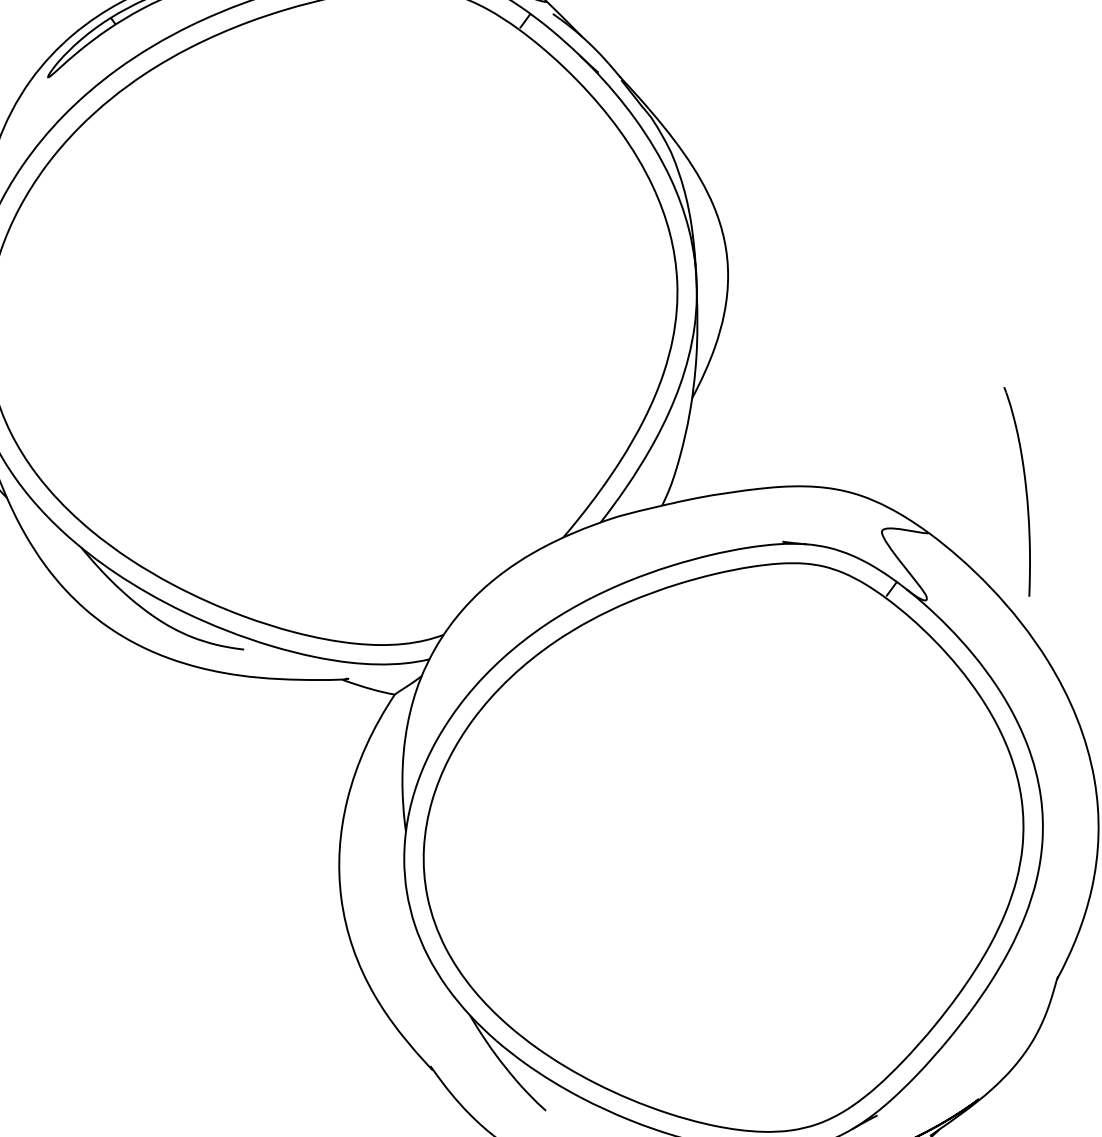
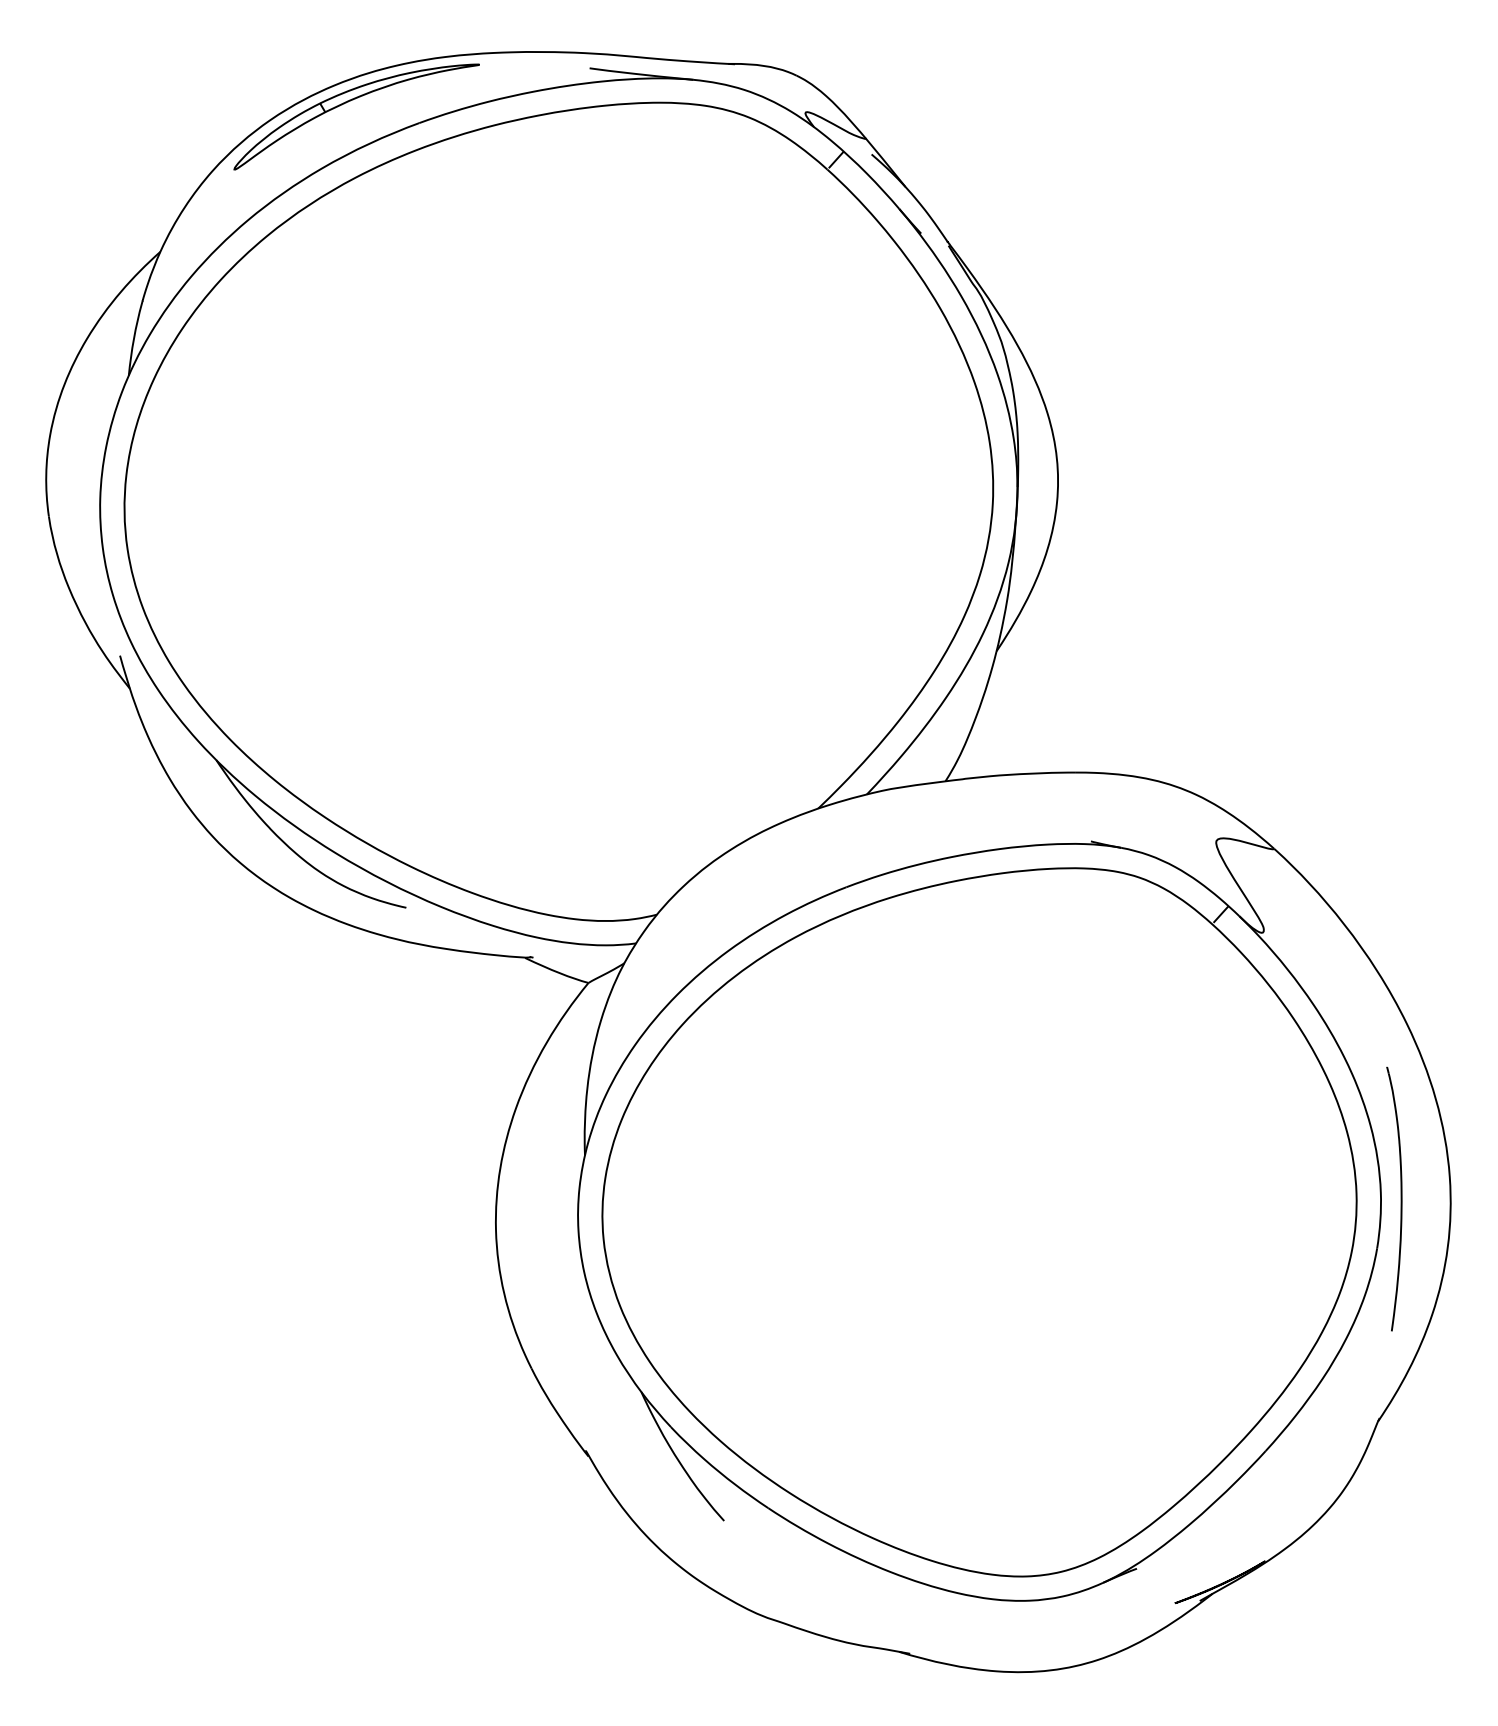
part: (1020, 491) -> (1394, 1198), moved

